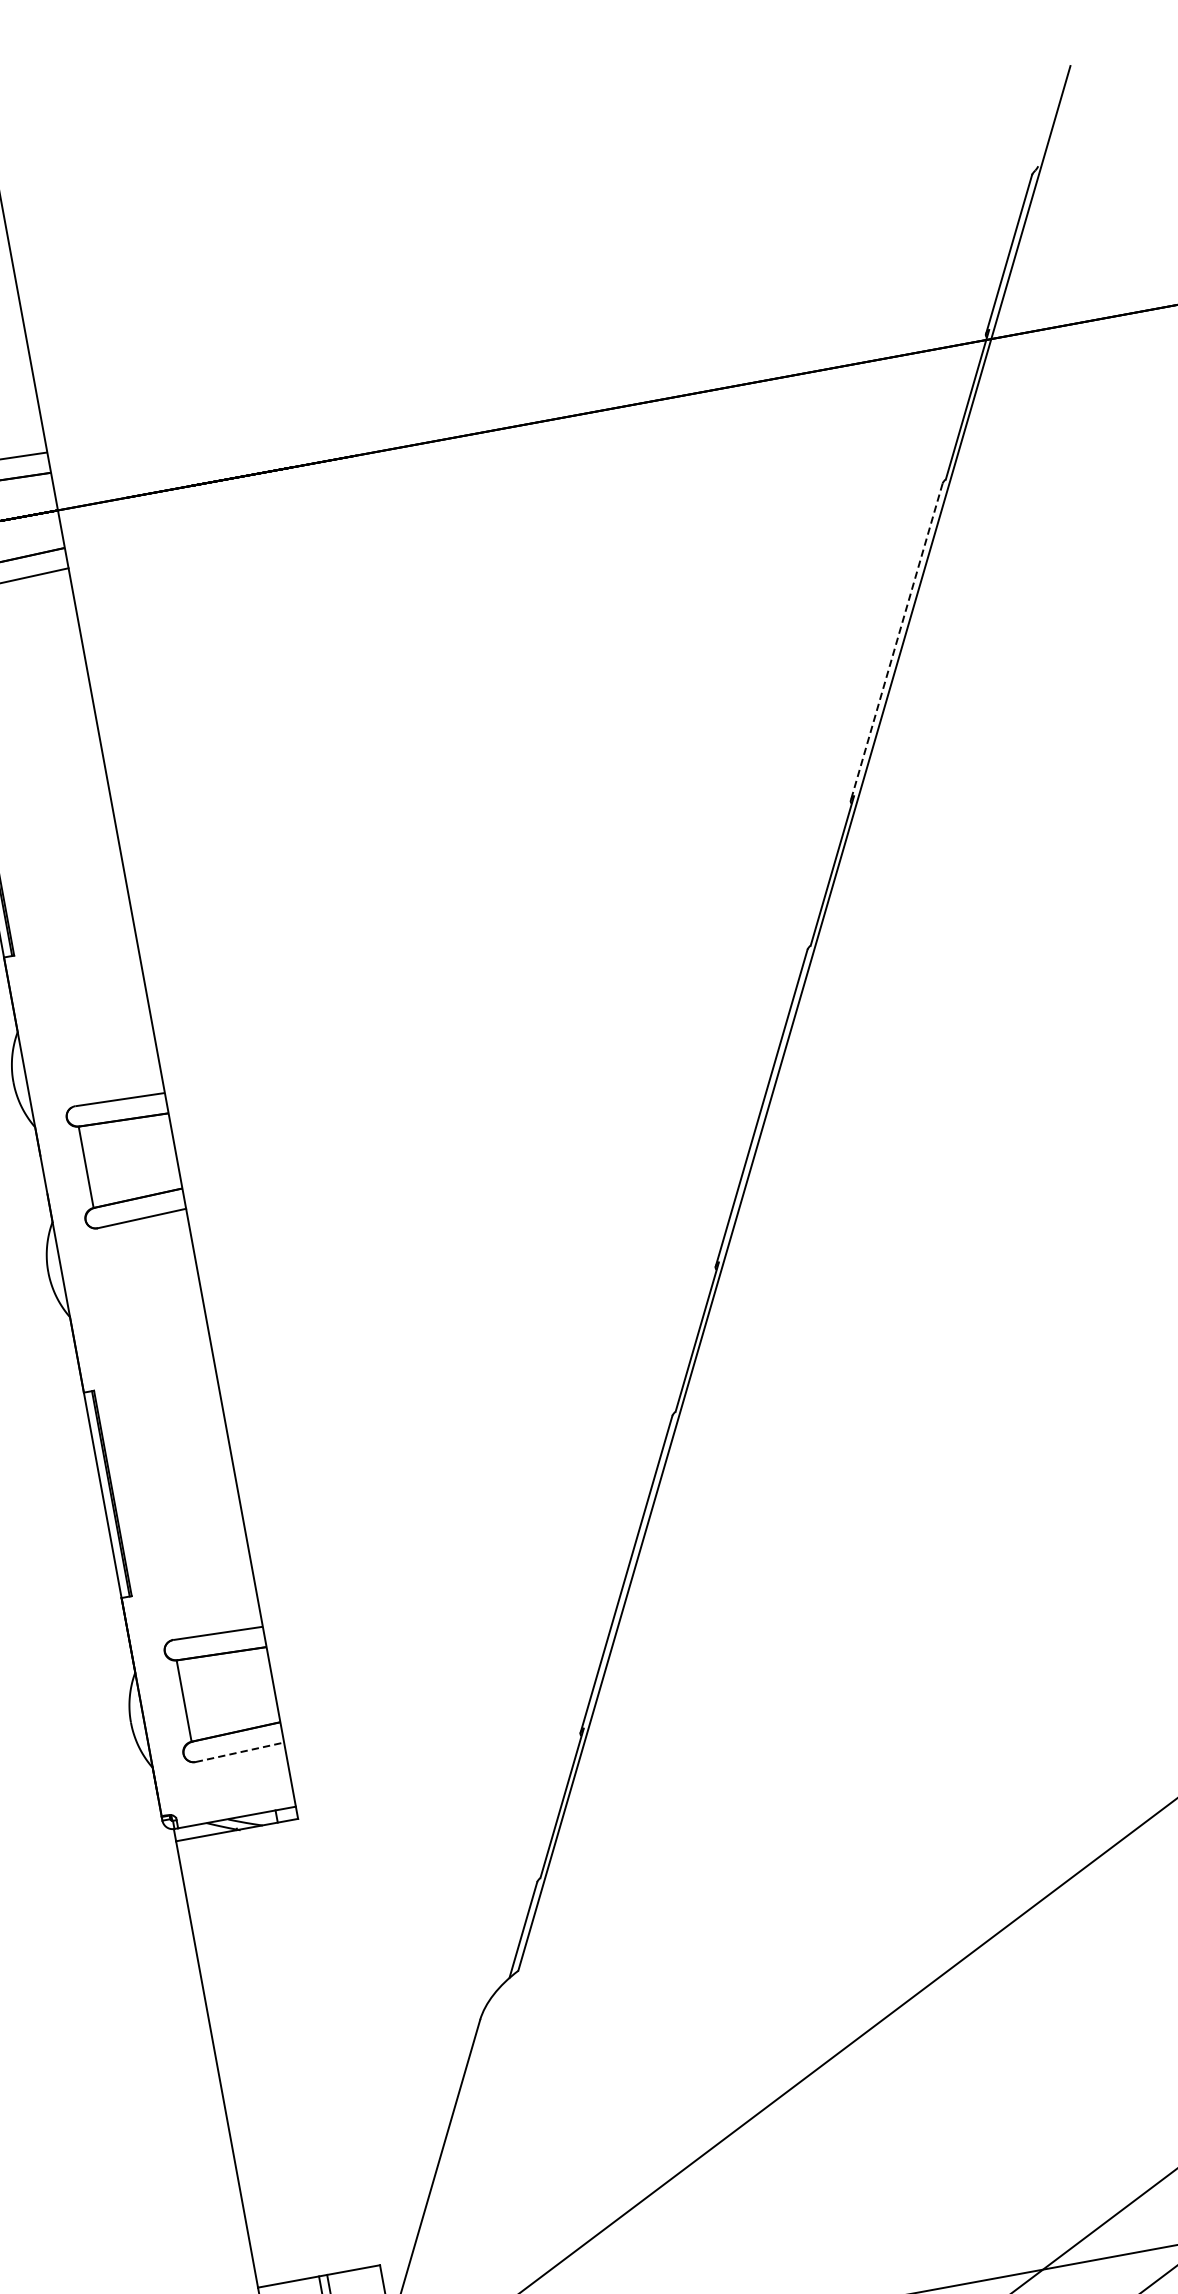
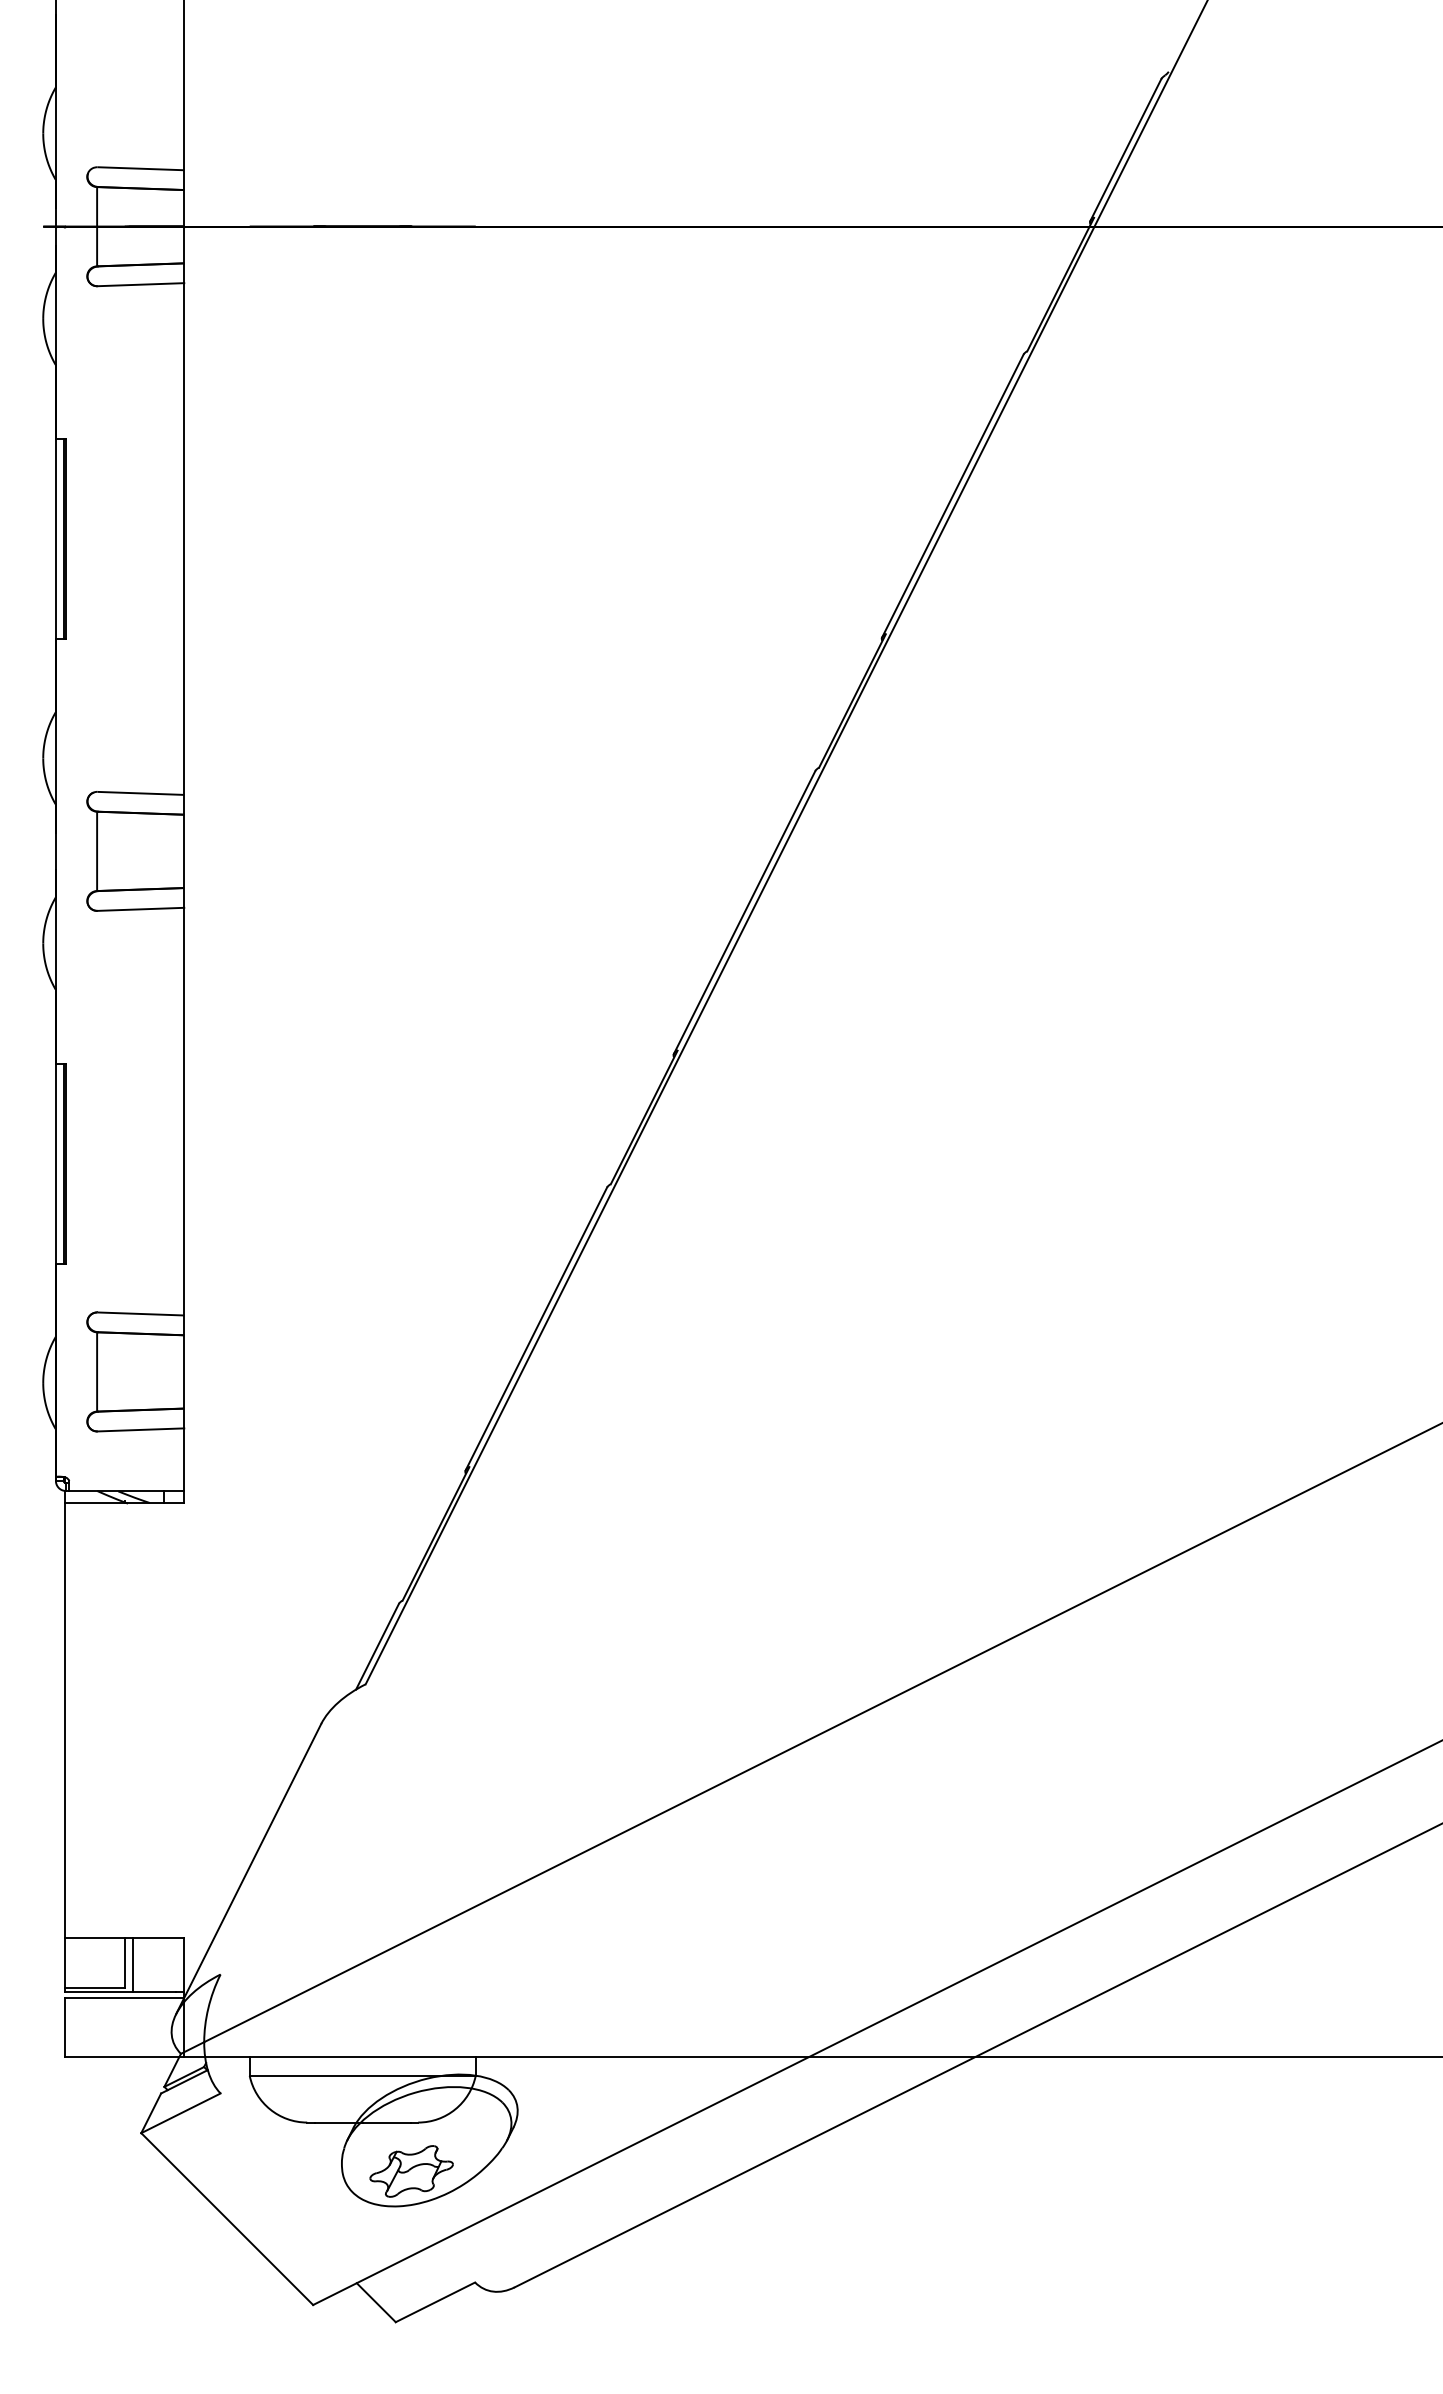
line: (896, 642) -> (952, 496), dashed -> solid
line: (240, 1751) -> (141, 1429), dashed -> solid

